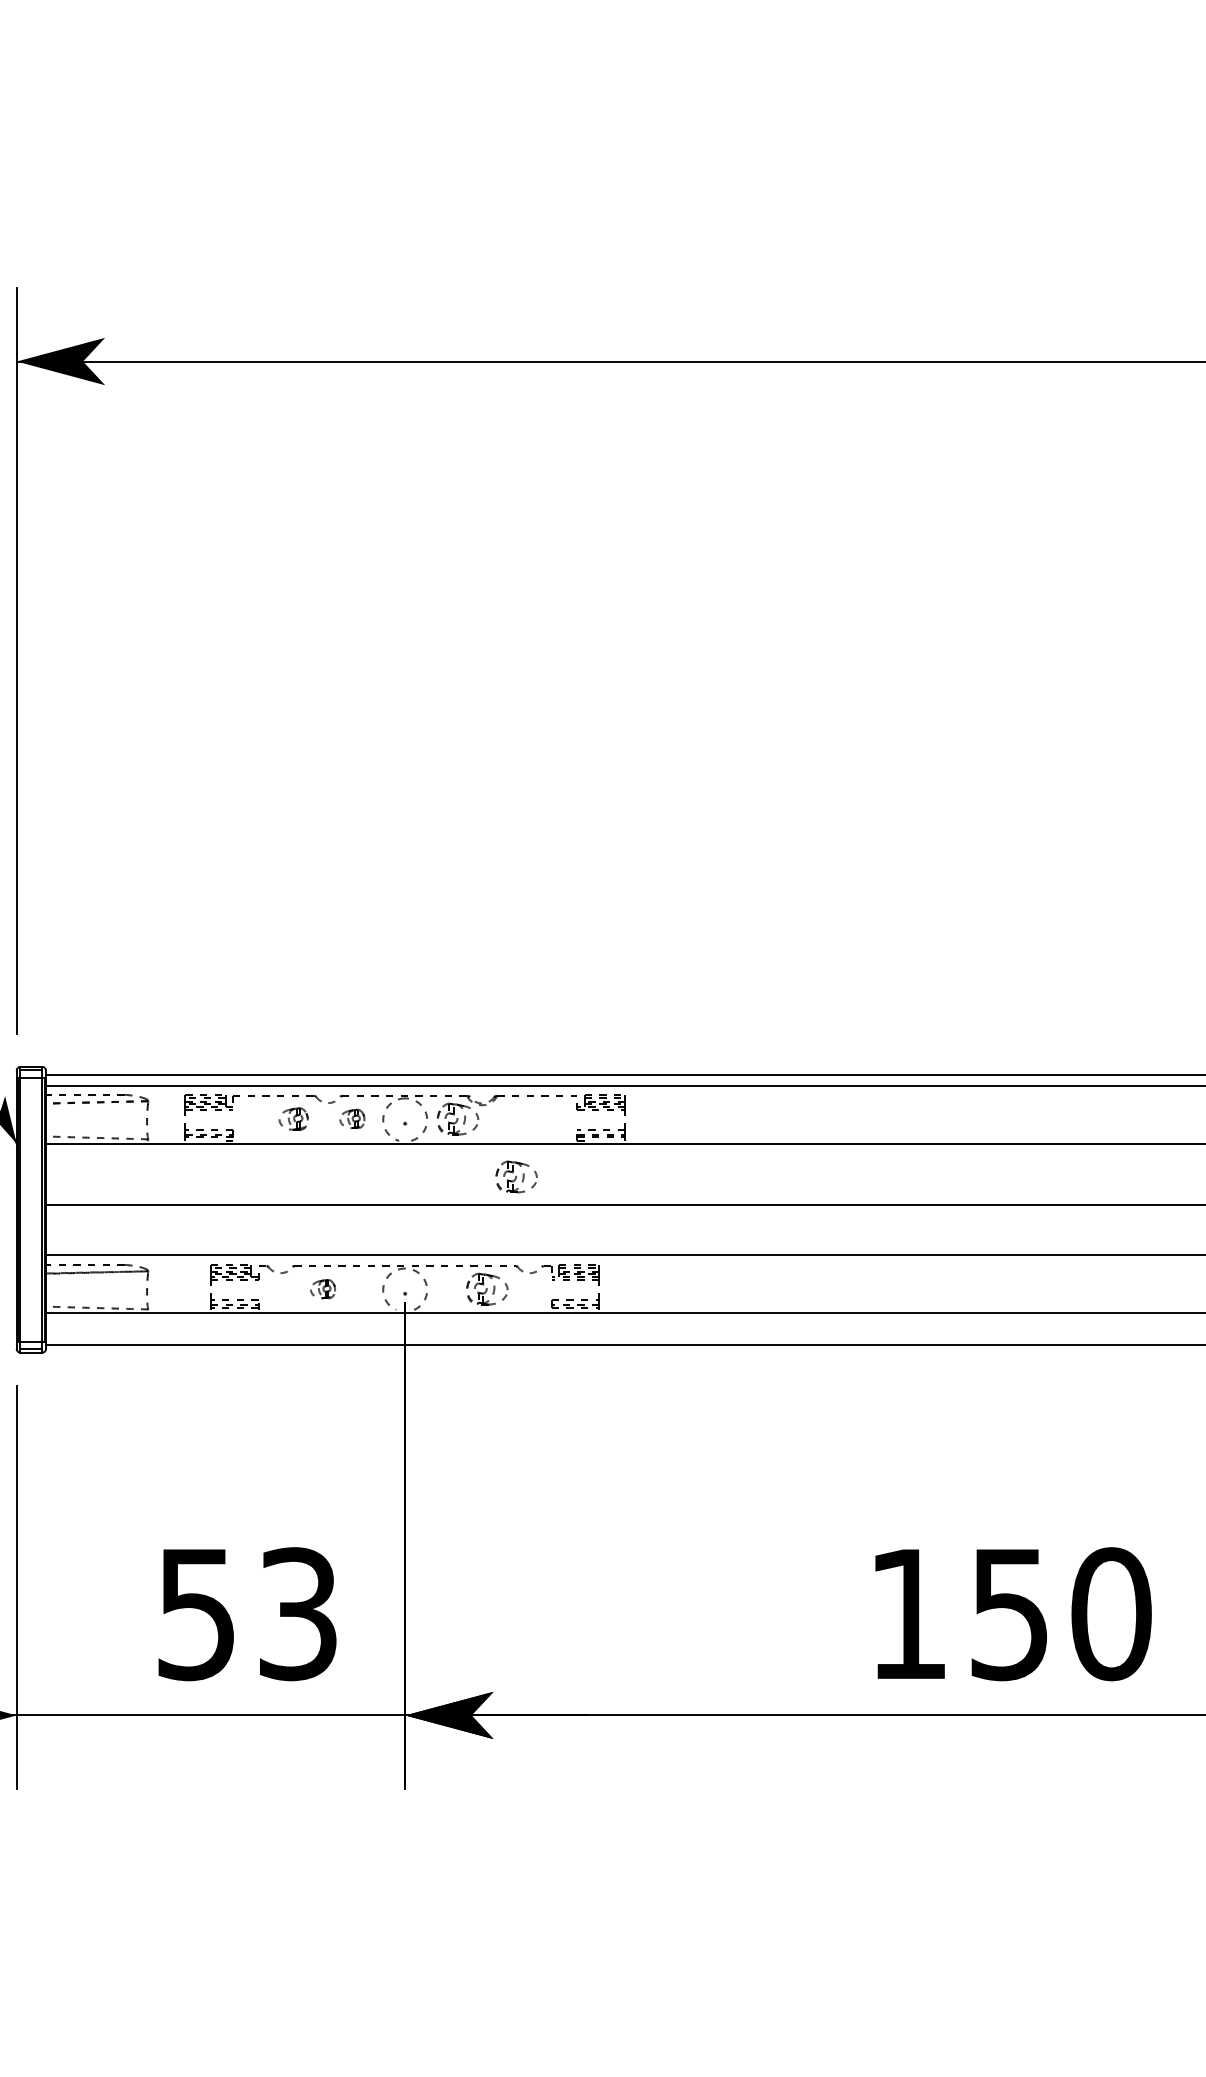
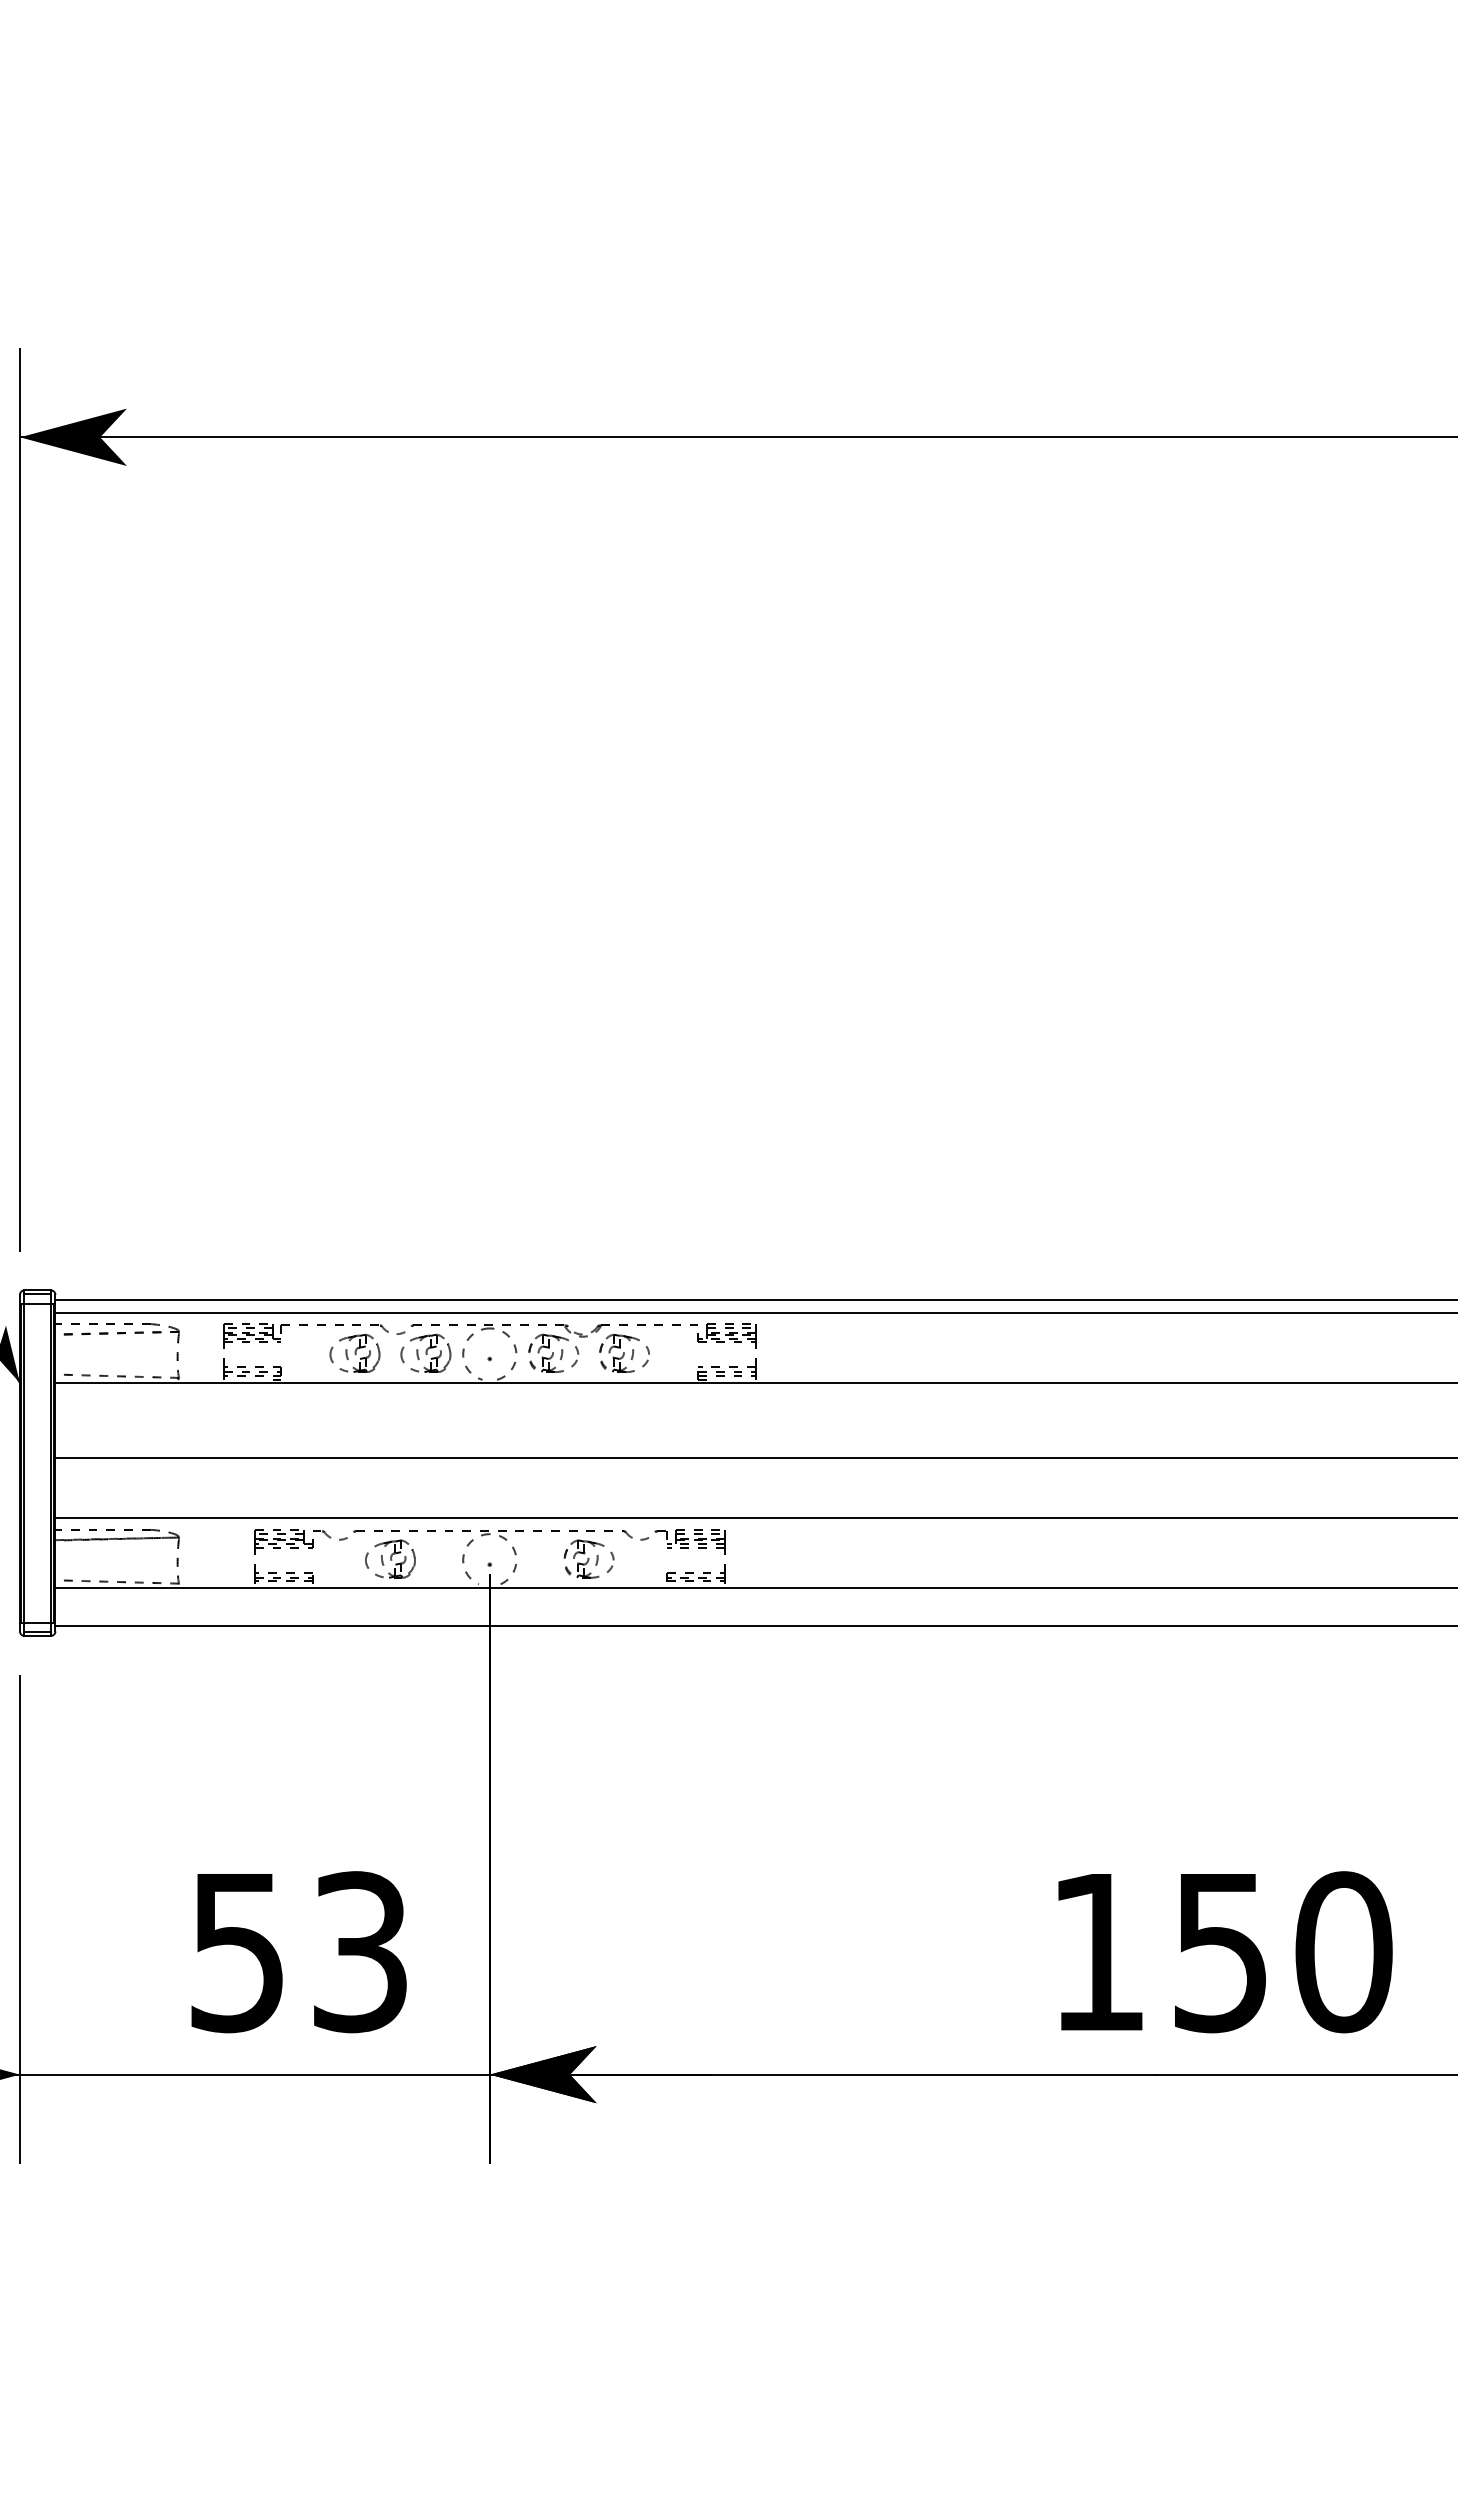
part: (293, 1118) -> (354, 1352), size x1.43
part: (352, 1118) -> (425, 1352), size x1.67
part: (516, 1176) -> (624, 1352), moved
part: (323, 1288) -> (390, 1558), size x1.67

